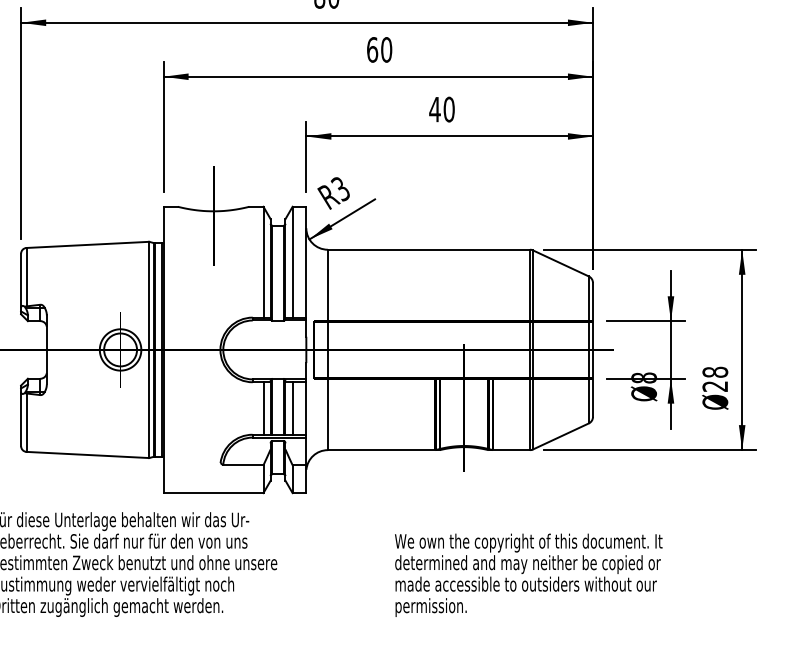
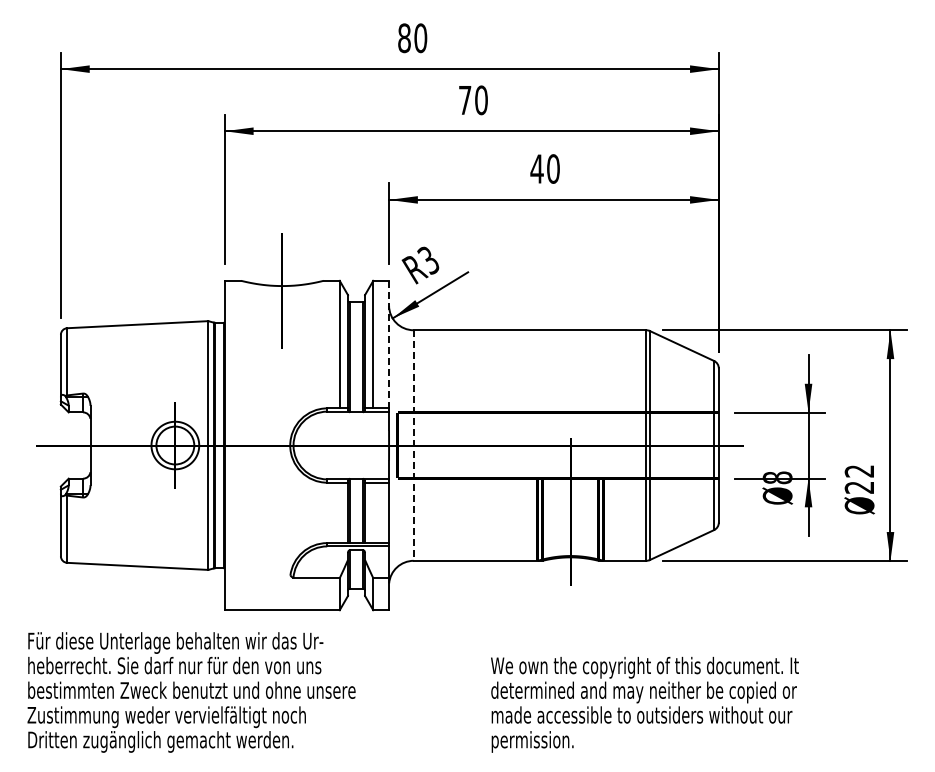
text: (371, 50) -> (464, 100), 60 -> 70
line: (306, 262) -> (389, 344), solid -> dashed
line: (327, 350) -> (413, 446), solid -> dashed
text: (715, 372) -> (859, 471), 28 -> 22
line: (263, 408) -> (339, 512), removed
line: (292, 408) -> (373, 512), removed

